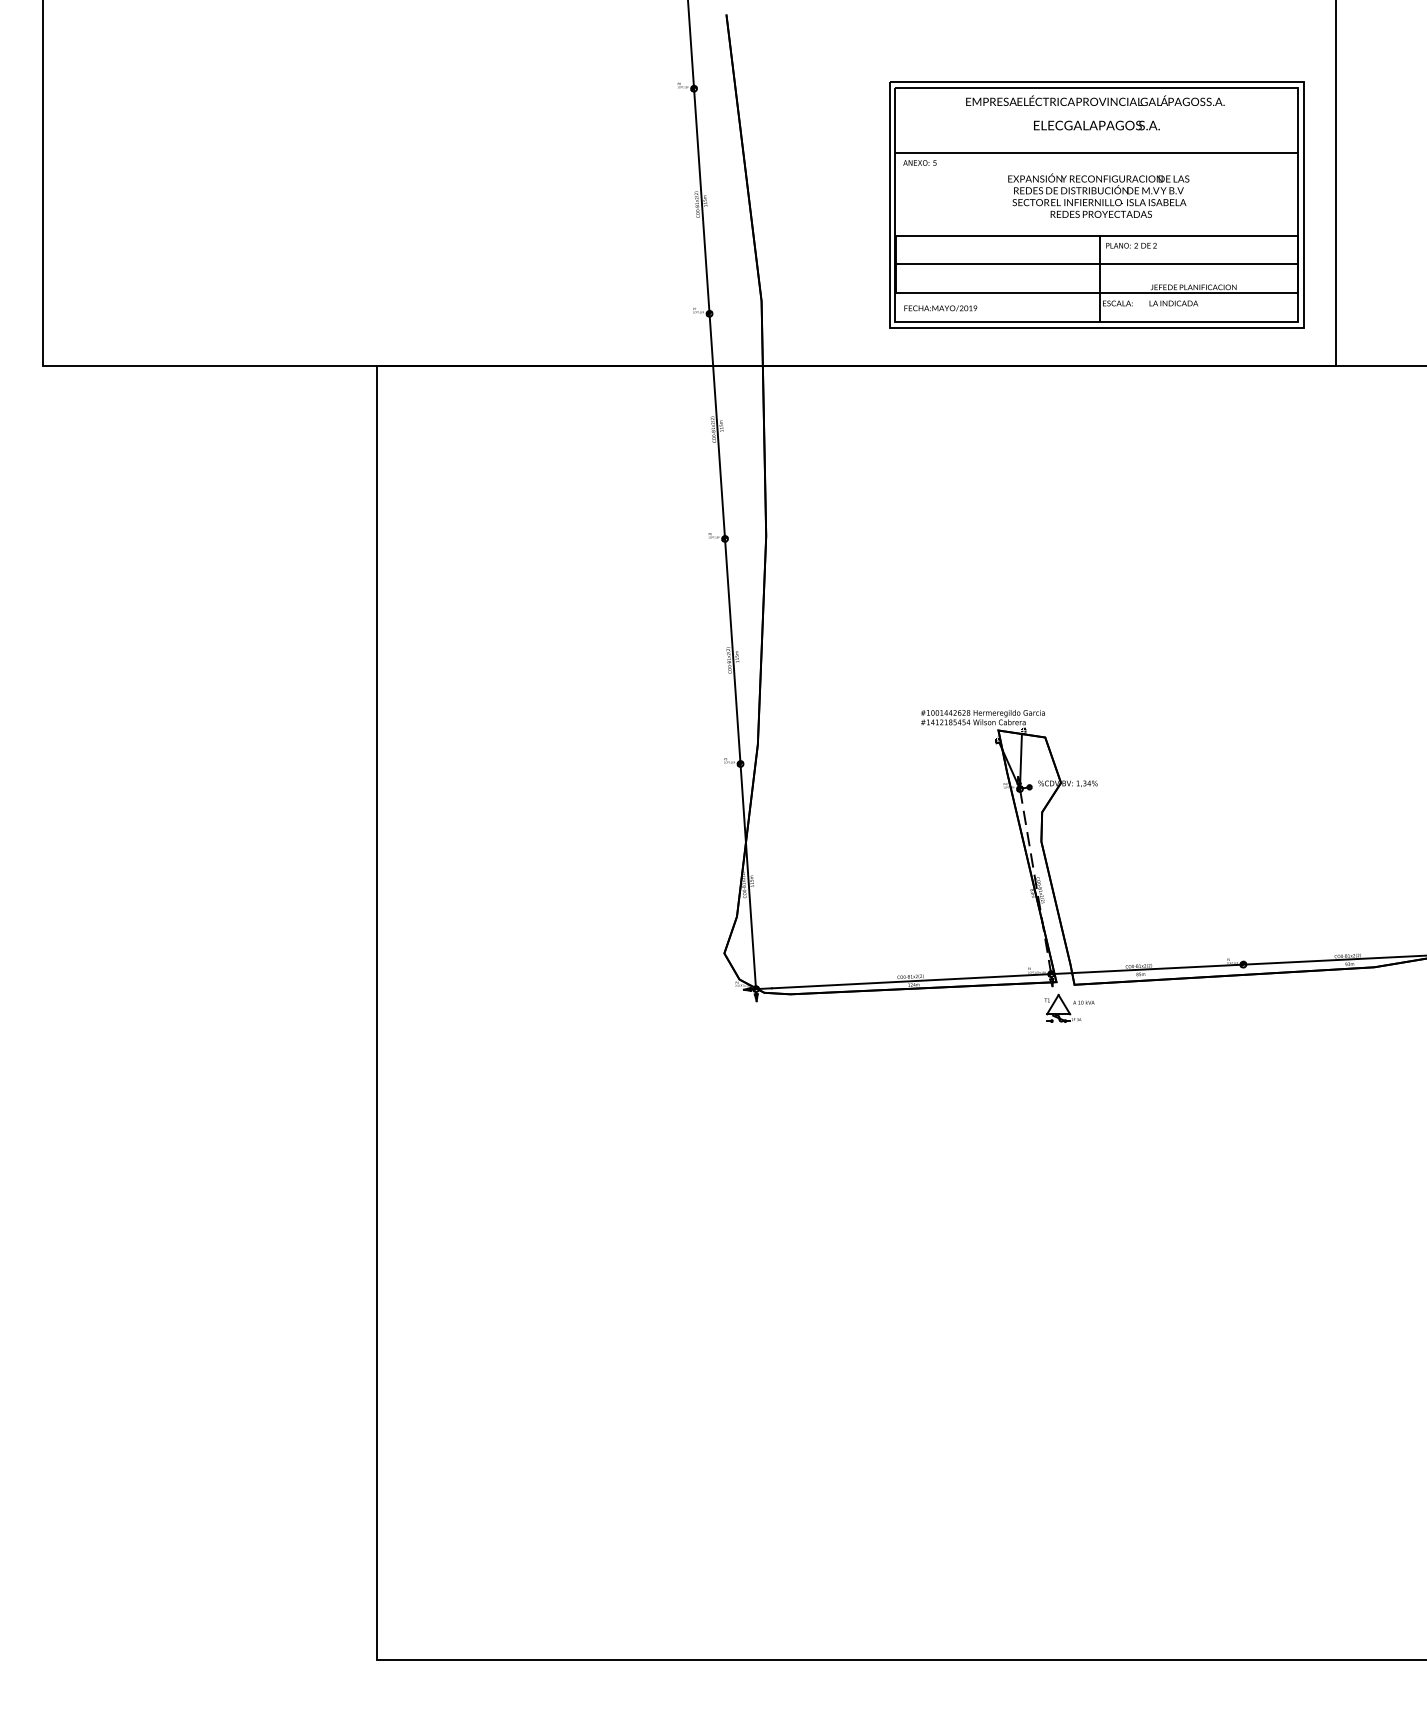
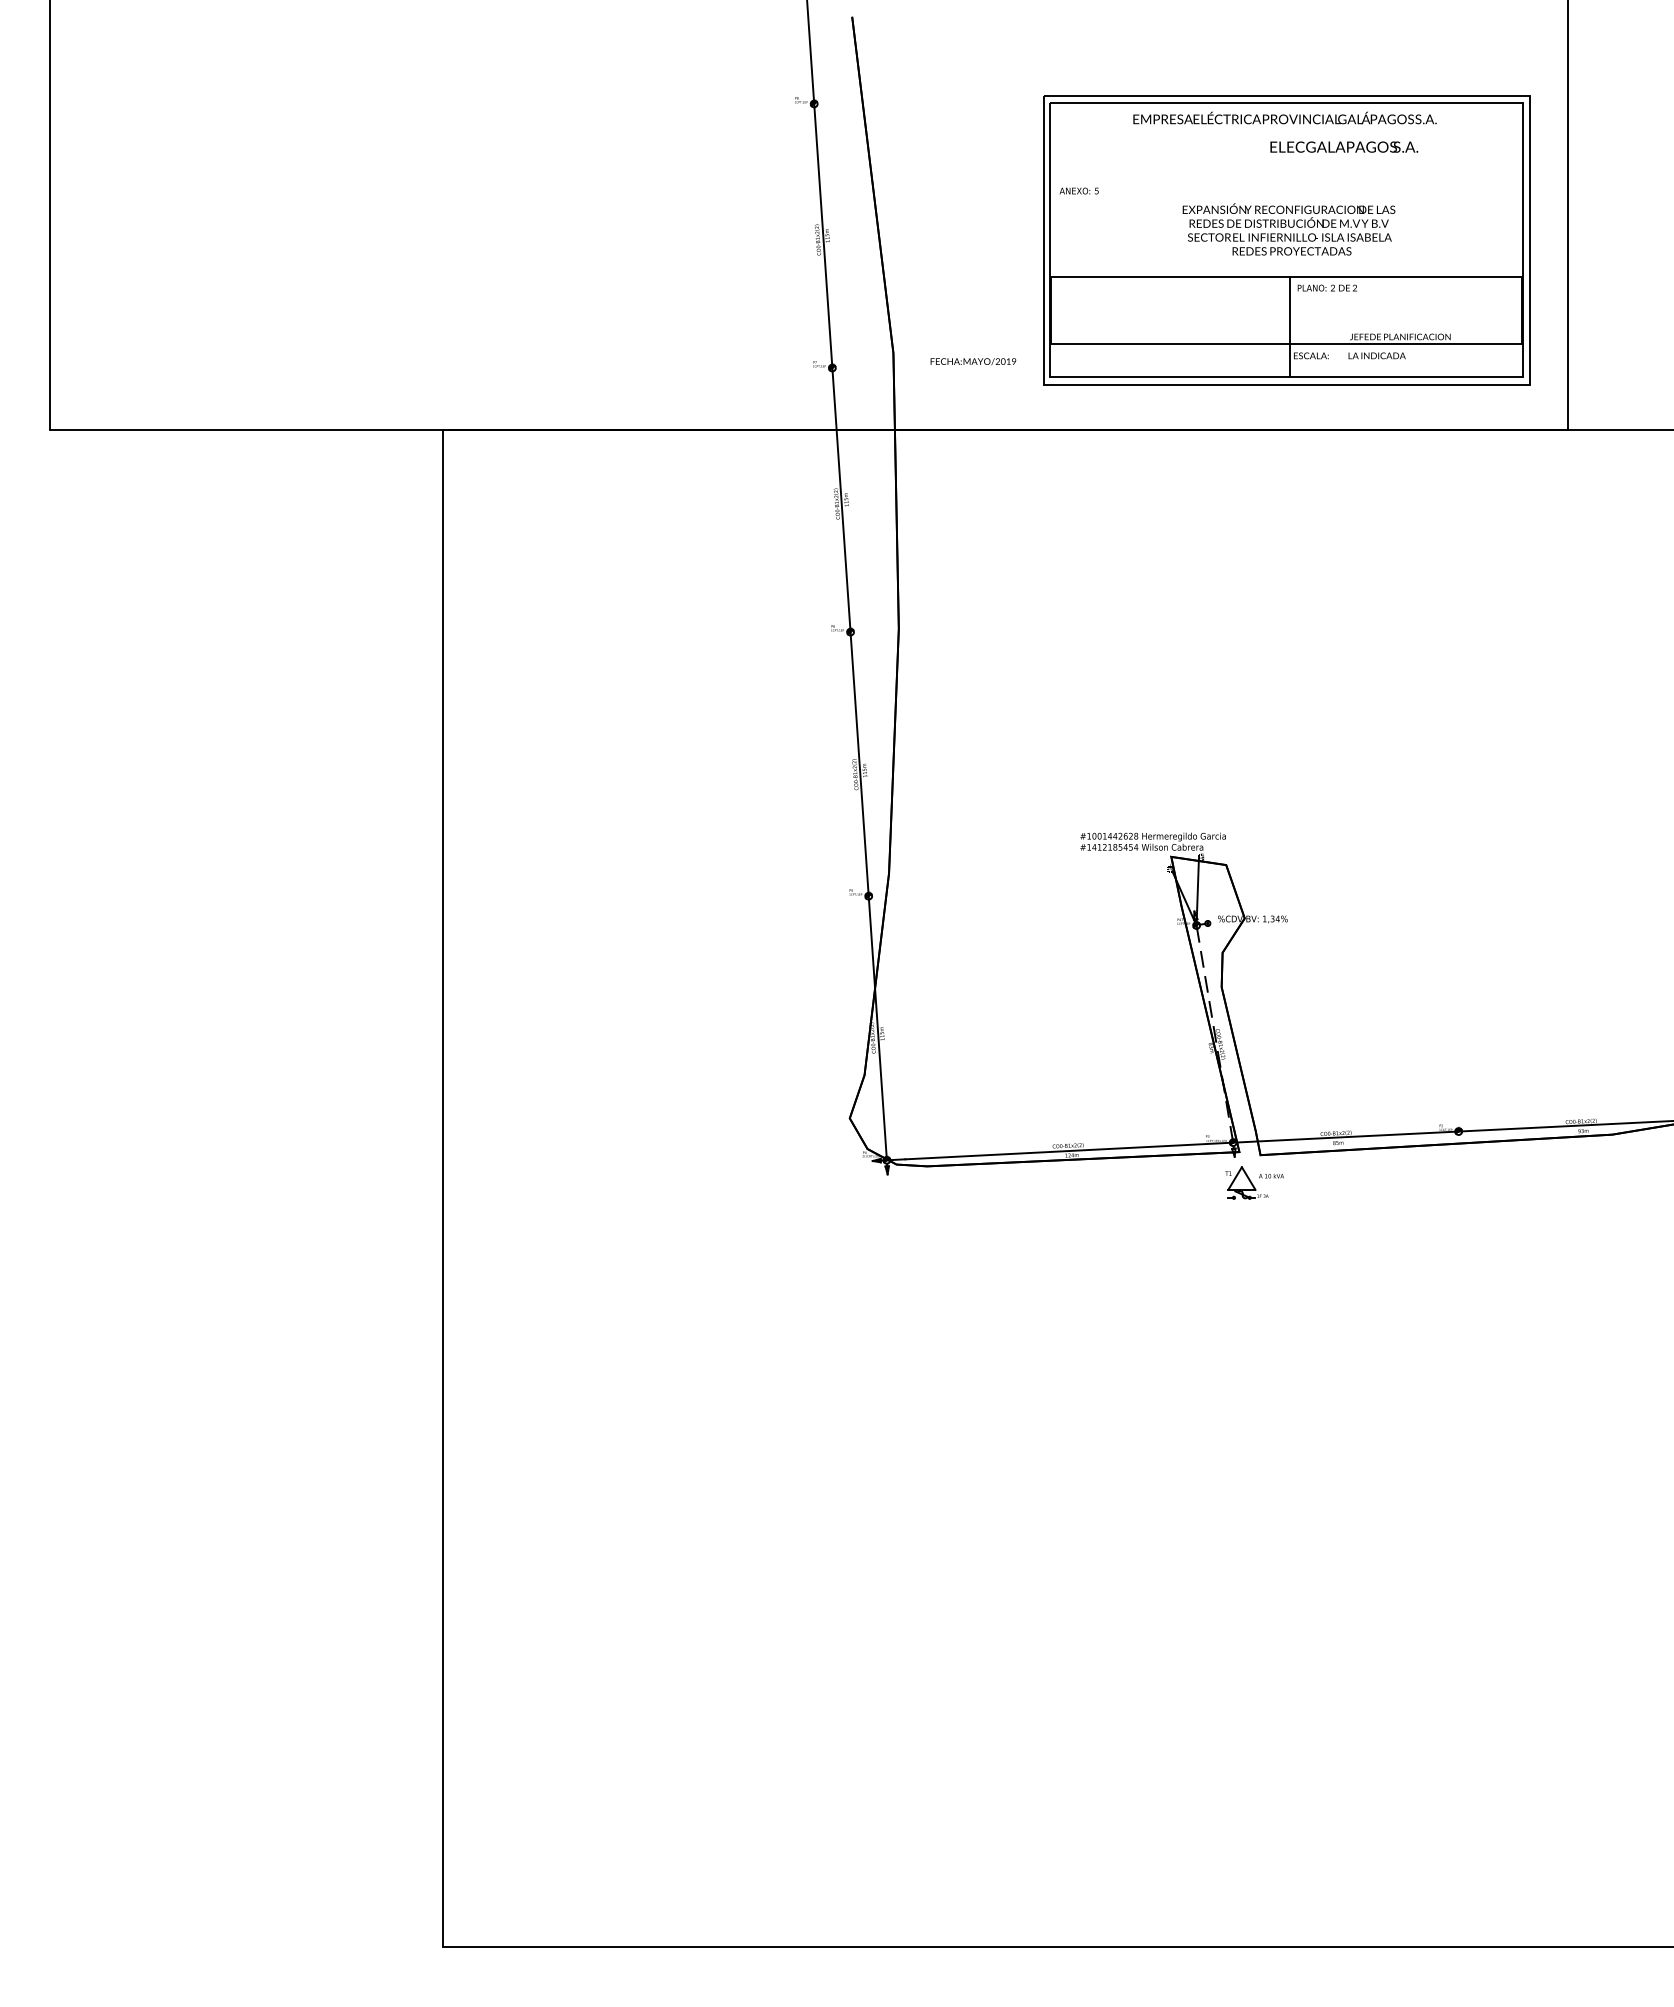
text: (1096, 125) -> (1343, 147), moved
line: (1096, 152) -> (1286, 178), removed
line: (1096, 263) -> (1286, 308), removed
text: (940, 308) -> (973, 361), moved

